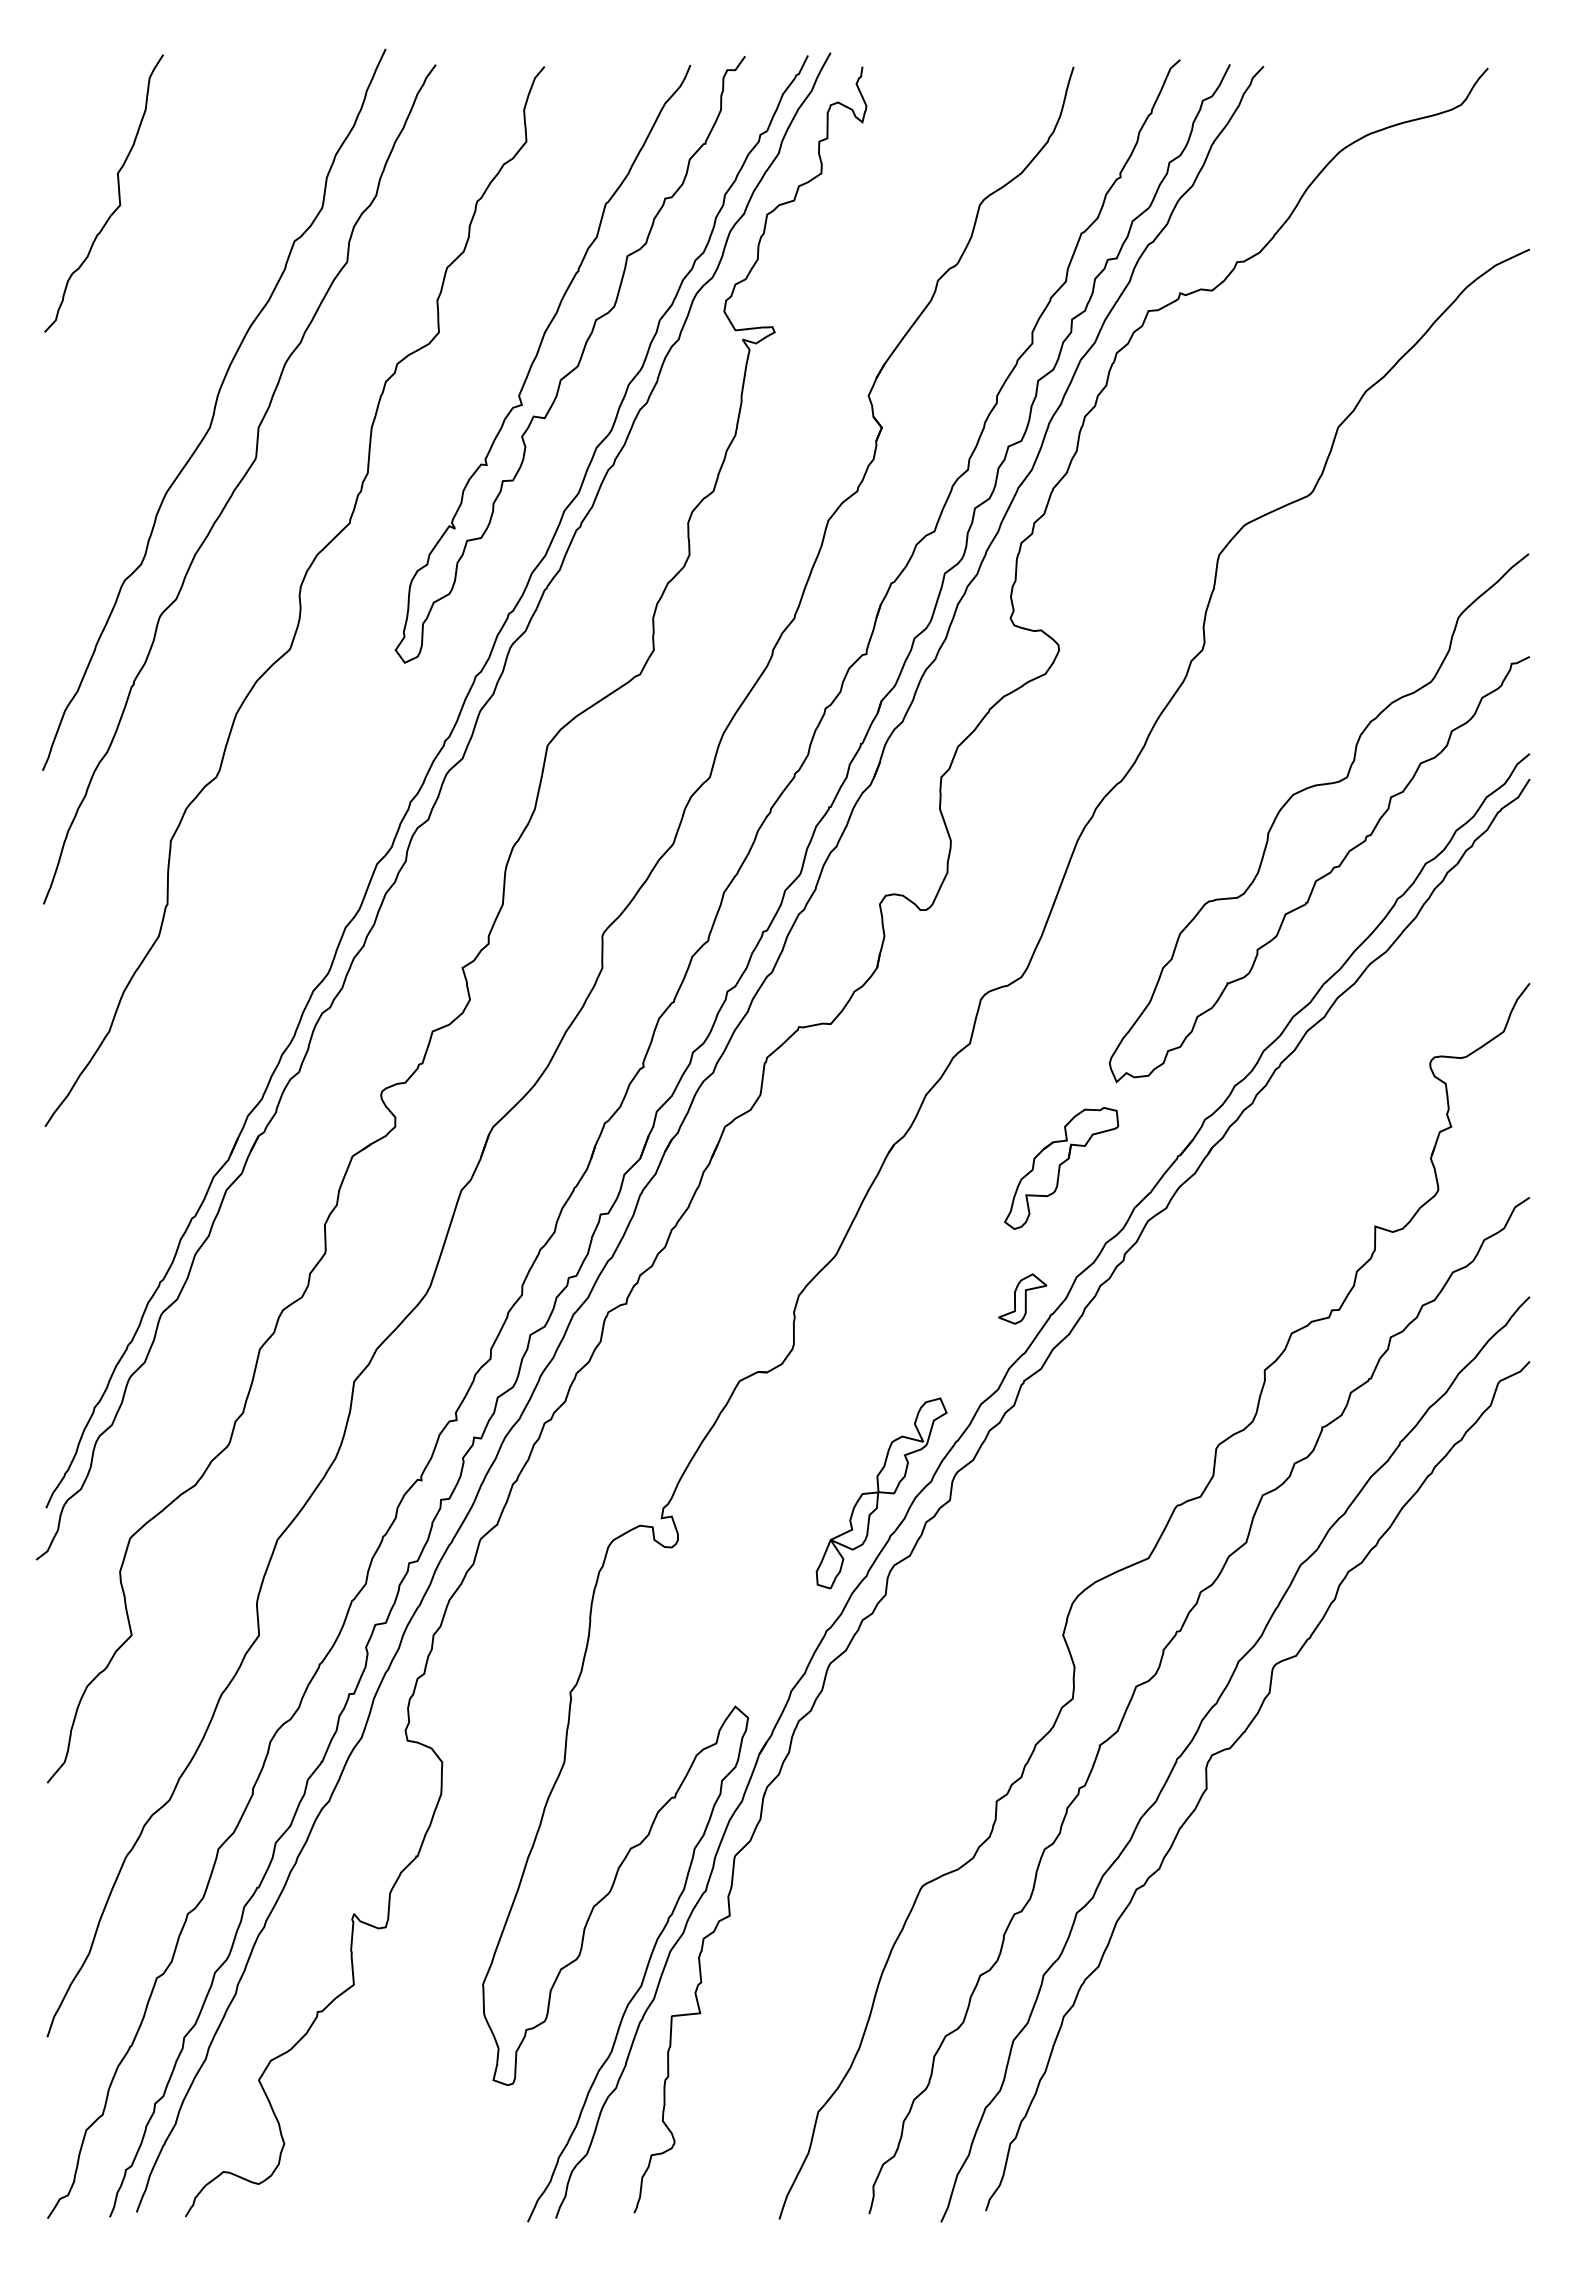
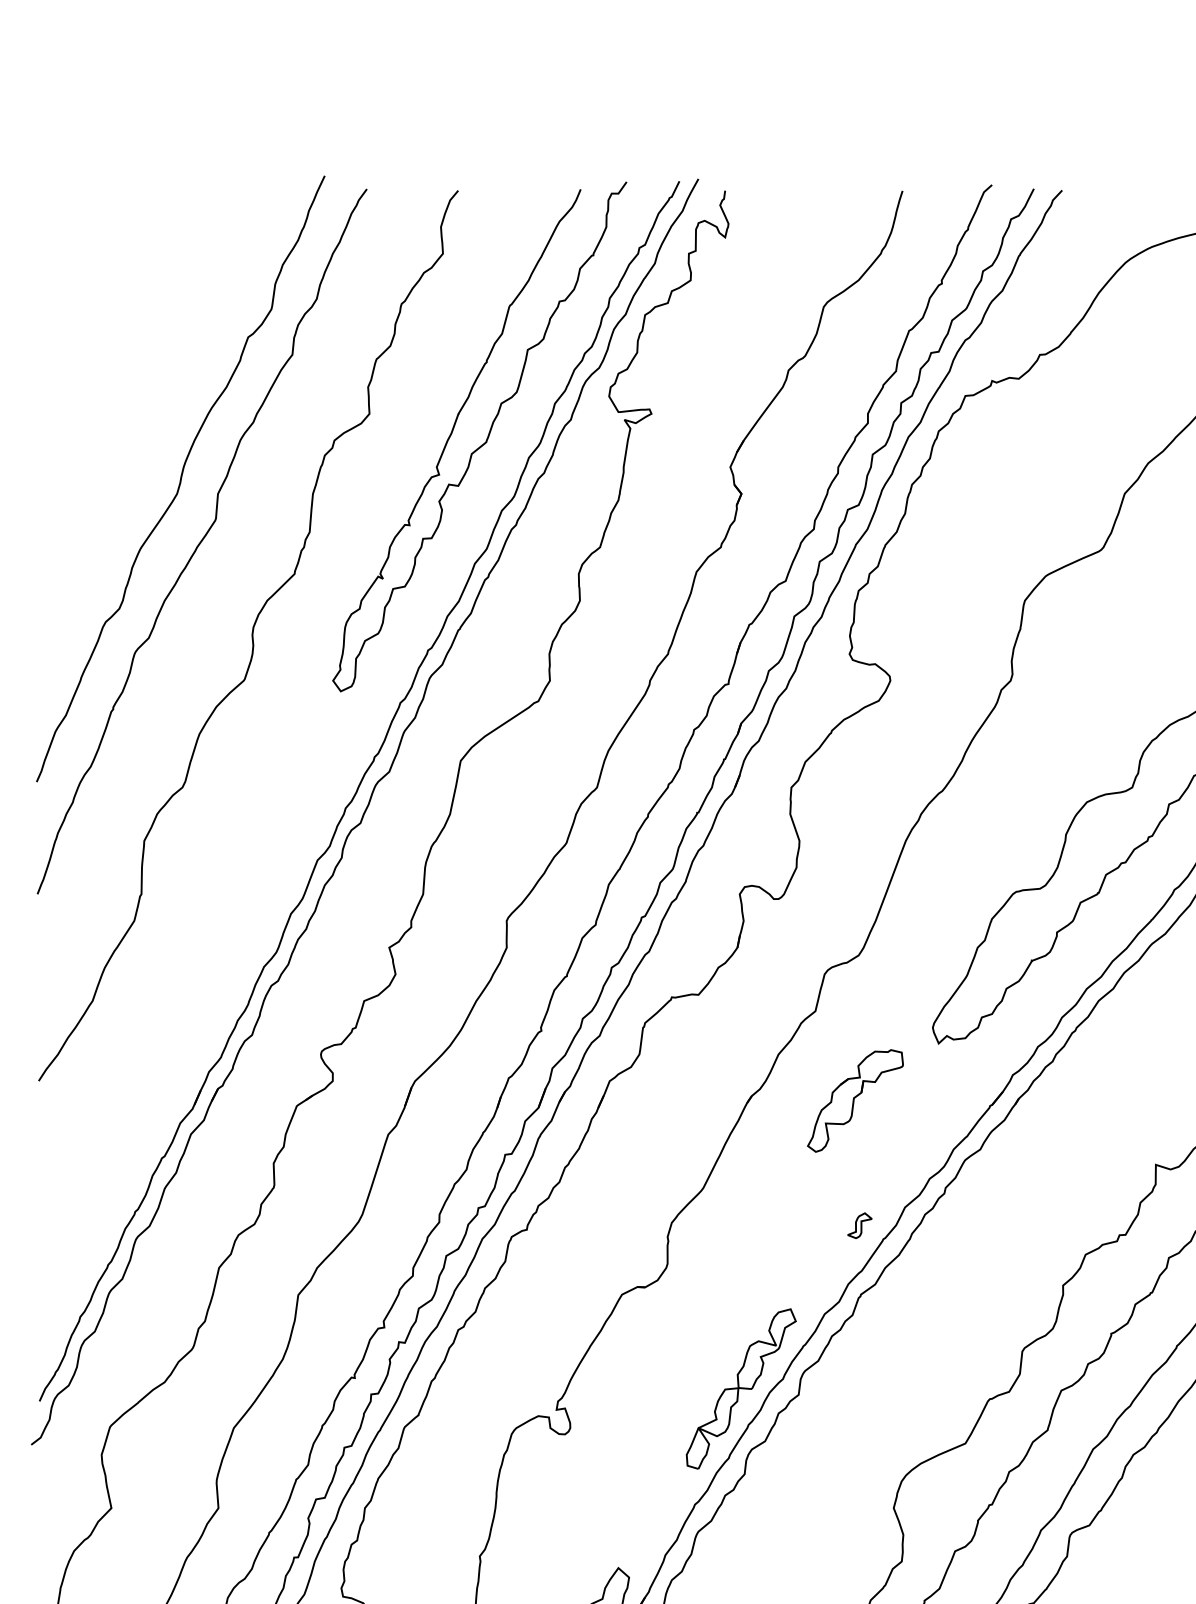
curve: (118, 193) -> (100, 297), removed
part: (1061, 1168) -> (855, 1101), moved
part: (1022, 1298) -> (859, 1225), size x0.6

